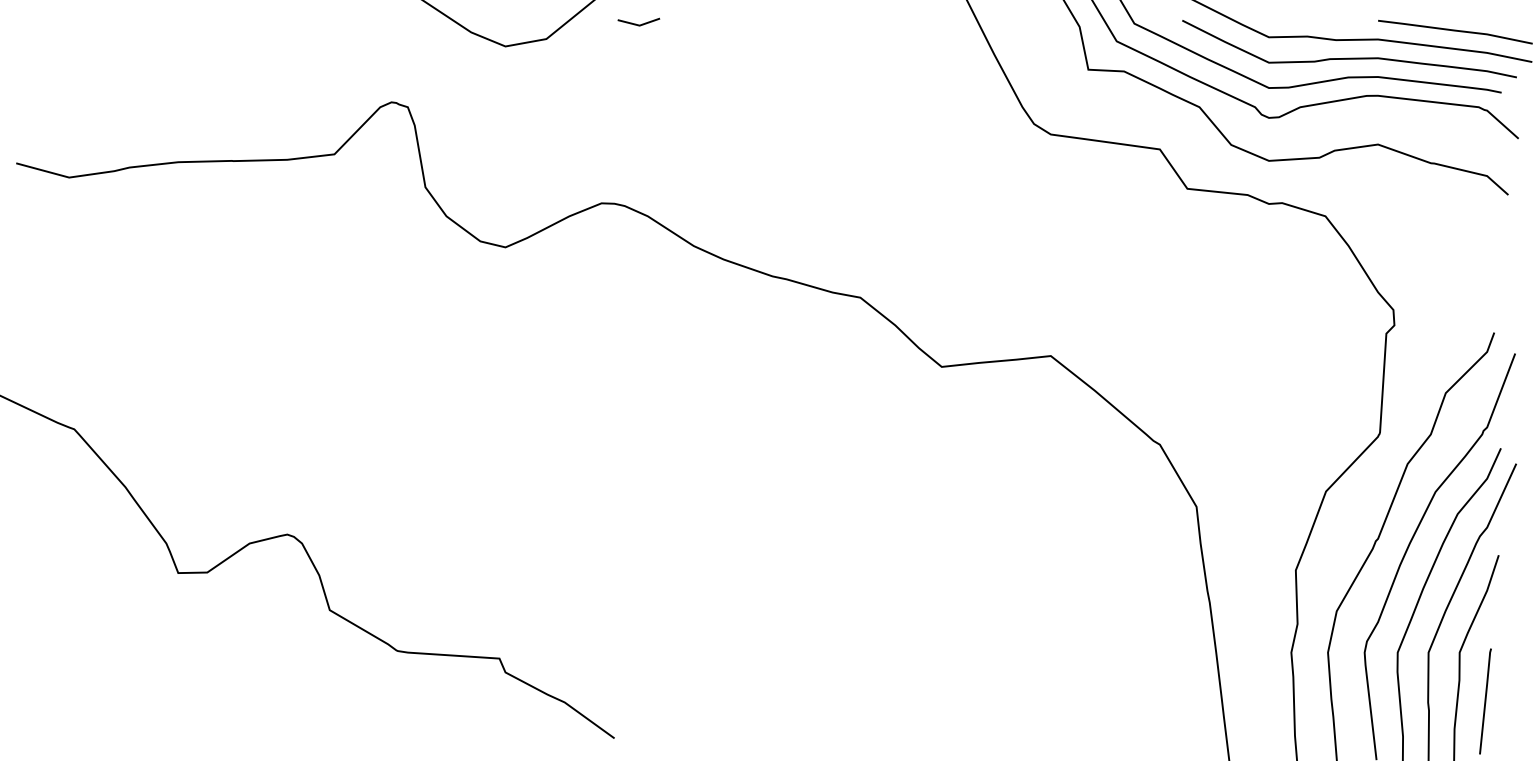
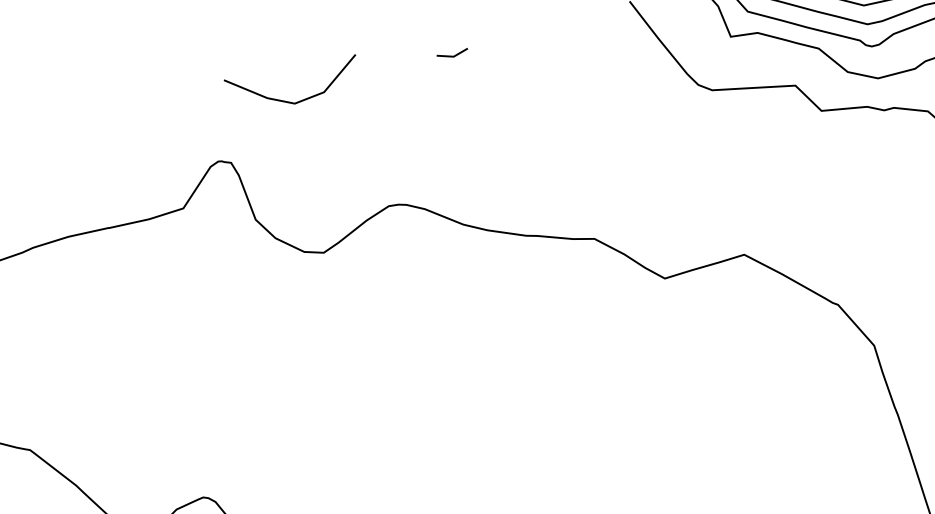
line: (636, 23) -> (451, 55), moved

